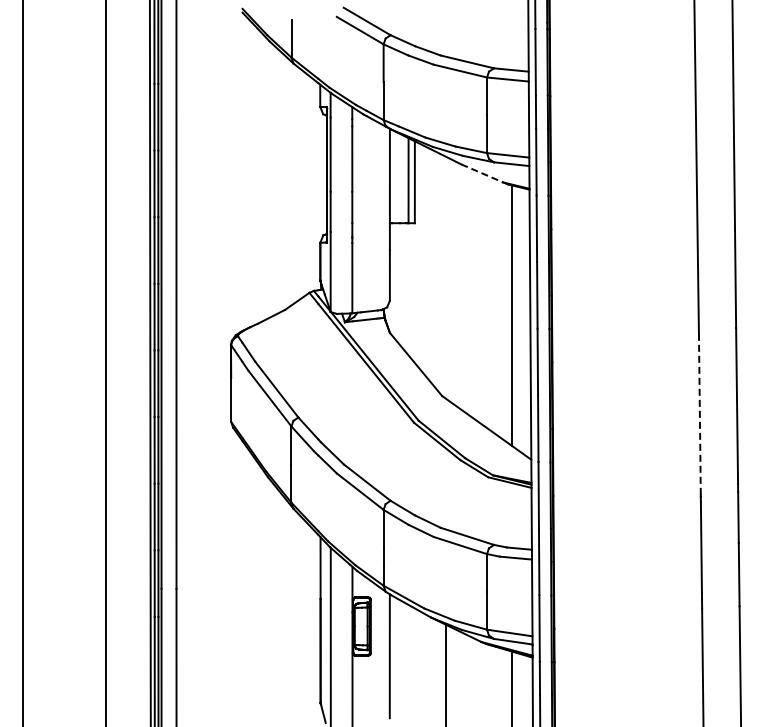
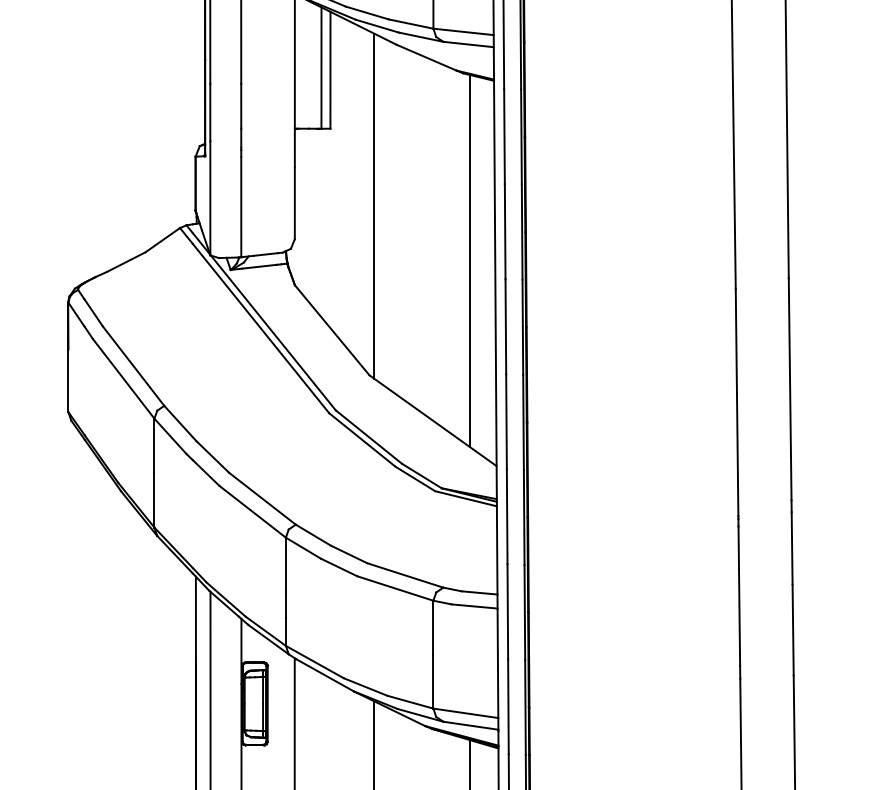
line: (482, 173) -> (426, 57), dashed -> solid
line: (445, 277) -> (374, 206), added
line: (699, 415) -> (736, 403), dashed -> solid

